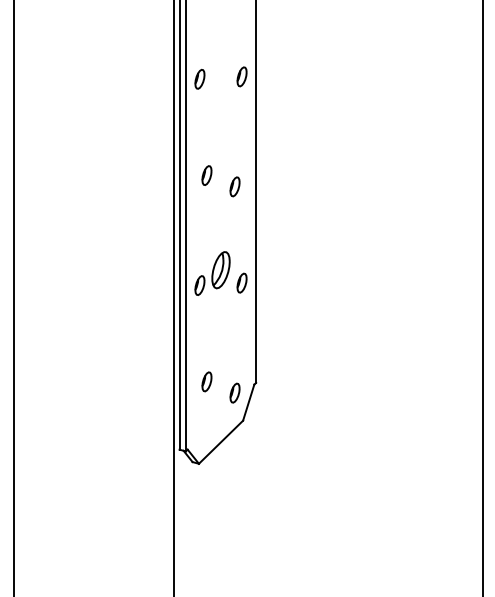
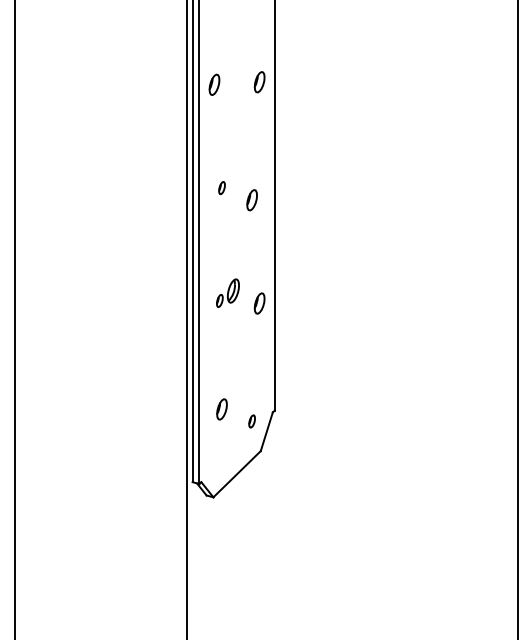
part: (206, 175) -> (221, 188), size x0.6
part: (212, 273) -> (227, 293), size x0.6
part: (234, 392) -> (251, 420), size x0.6

